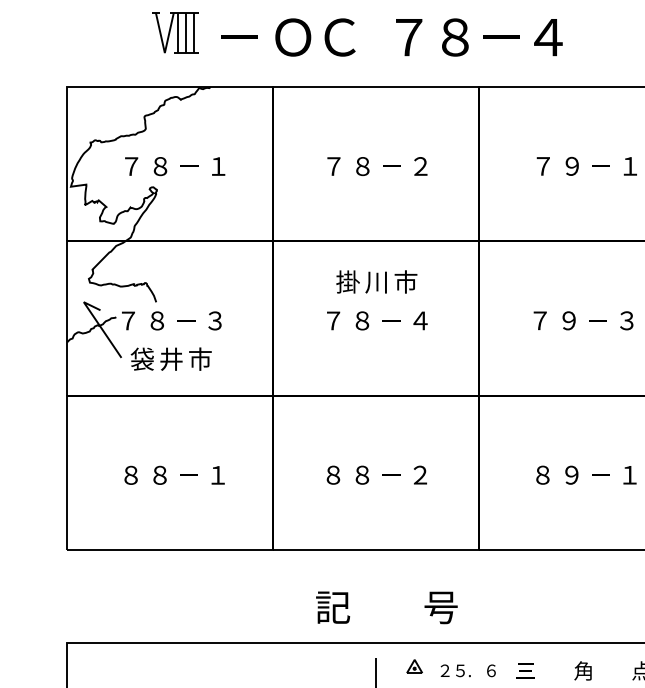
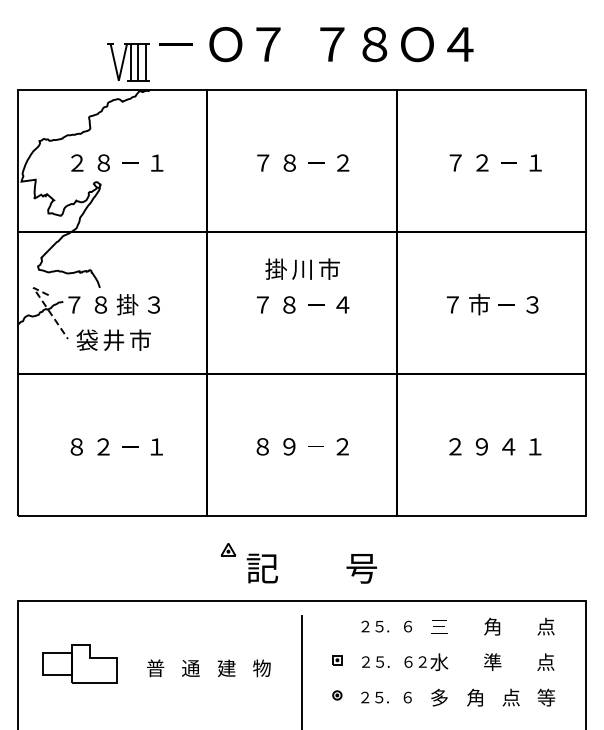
part: (175, 33) -> (128, 62), moved
text: (339, 37) -> (268, 44), Ｃ -> ７
text: (501, 37) -> (417, 44), － -> Ｏ
text: (131, 165) -> (77, 162), ７ -> ２
text: (572, 165) -> (482, 162), ９ -> ２
text: (186, 320) -> (127, 304), － -> 掛
text: (569, 320) -> (479, 304), ９ -> 市
line: (97, 321) -> (45, 305), solid -> dashed
text: (160, 474) -> (103, 446), ８ -> ２
text: (362, 474) -> (289, 446), ８ -> ９
text: (543, 474) -> (455, 446), ８ -> ２
text: (600, 474) -> (508, 446), － -> ４
part: (414, 666) -> (228, 549), moved

